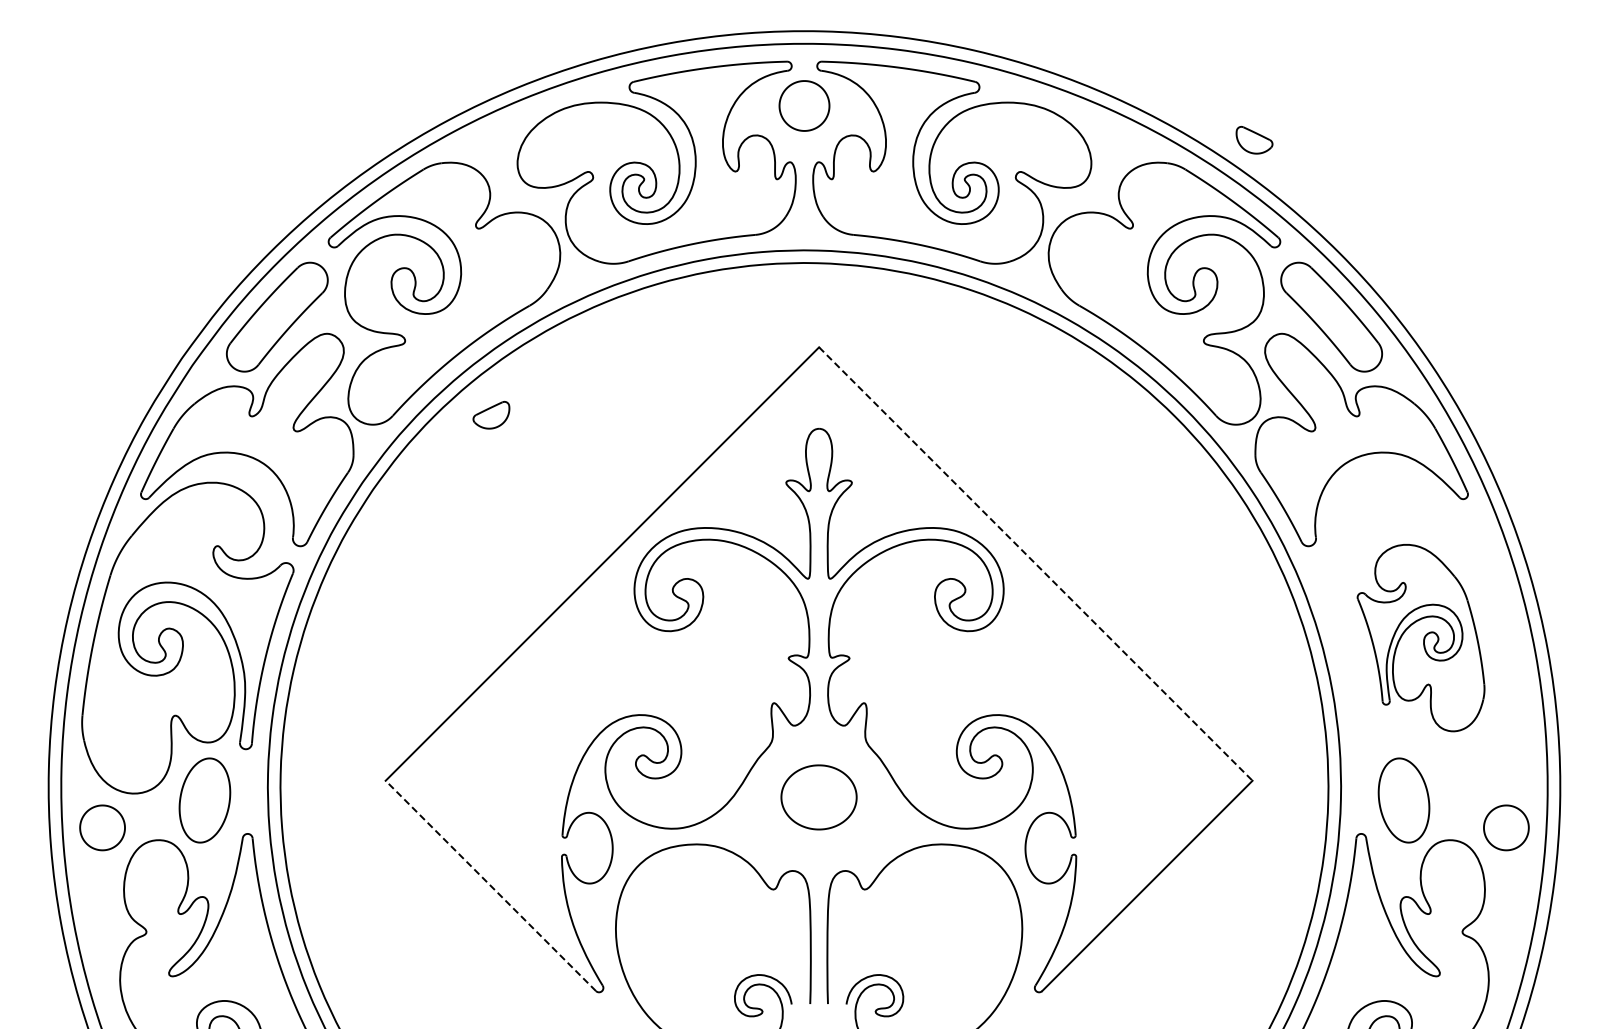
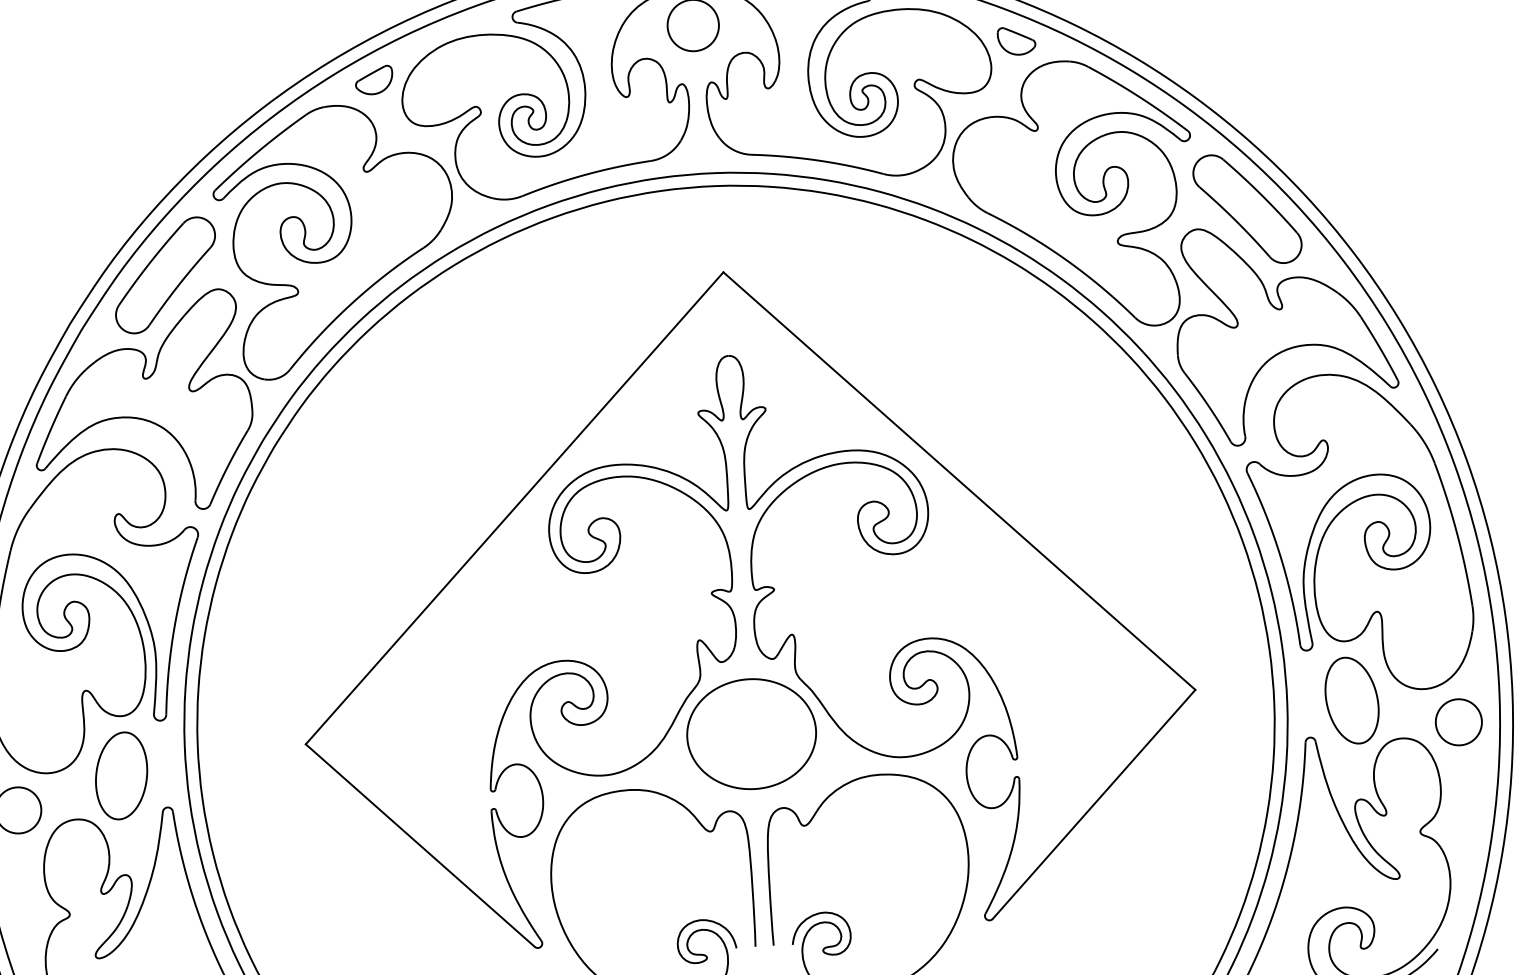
part: (1254, 140) -> (1016, 41), moved
part: (491, 415) -> (374, 80), moved
line: (1036, 564) -> (960, 481), dashed -> solid
part: (1420, 637) -> (1358, 532), size x1.67
part: (818, 797) -> (751, 734), size x1.67
line: (490, 885) -> (419, 845), dashed -> solid

